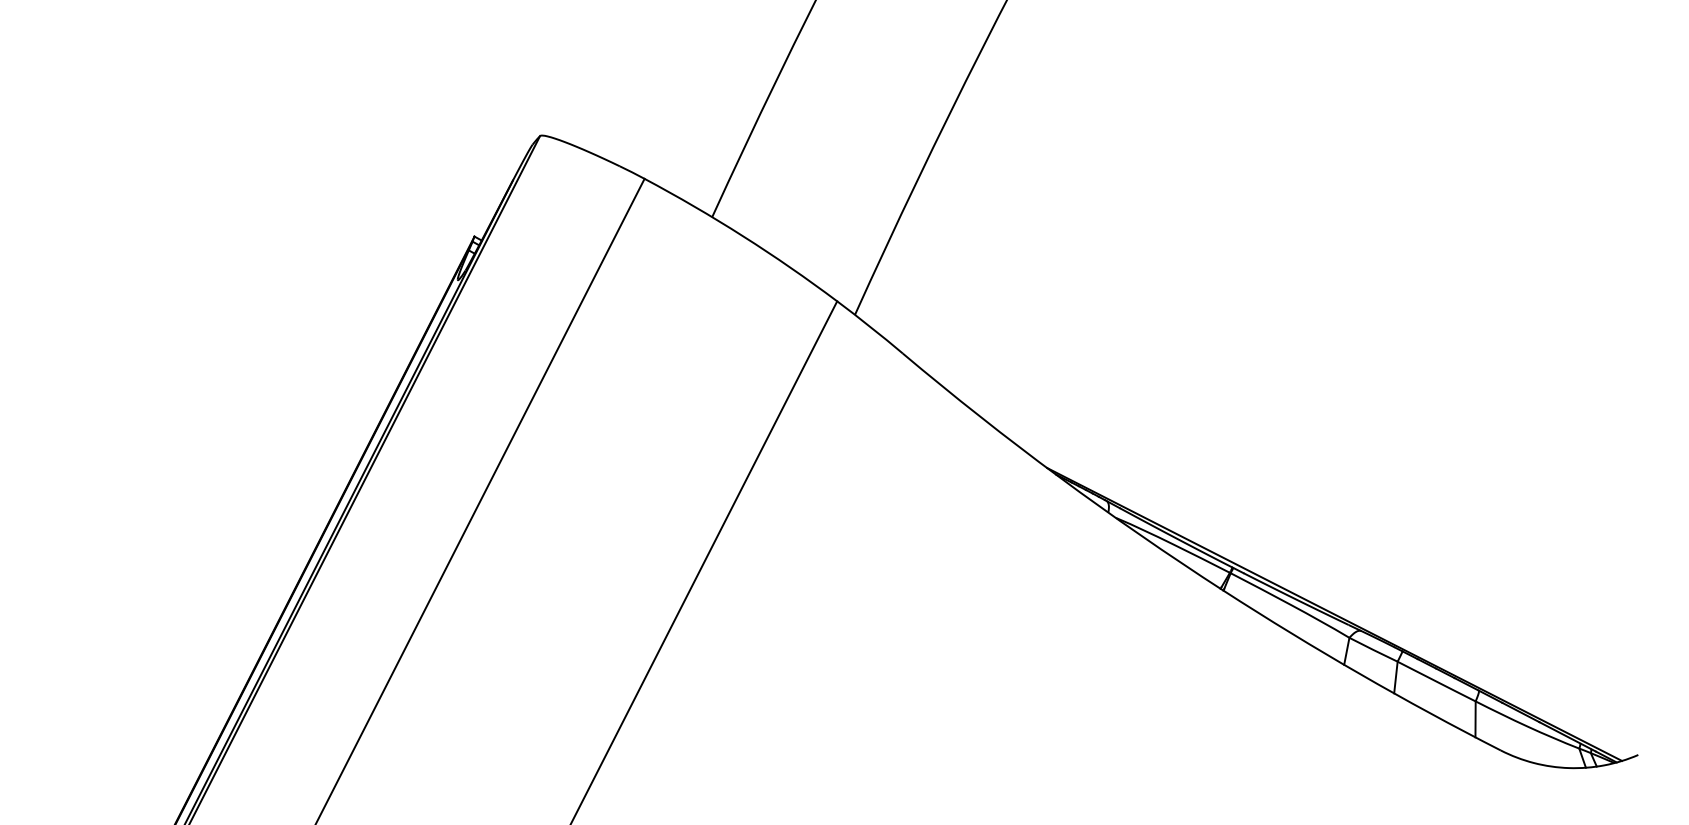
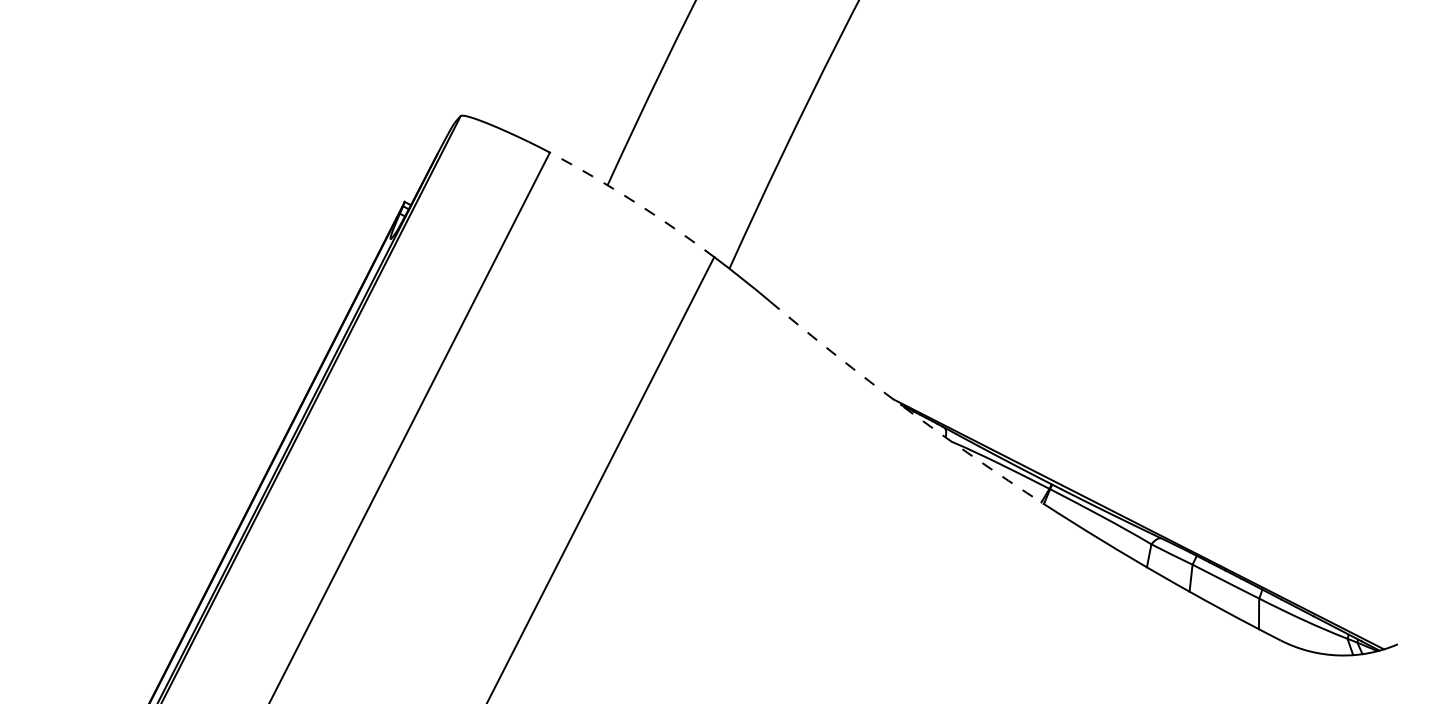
arc: (743, 236) -> (634, 201), solid -> dashed
arc: (1059, 477) -> (903, 407), solid -> dashed

